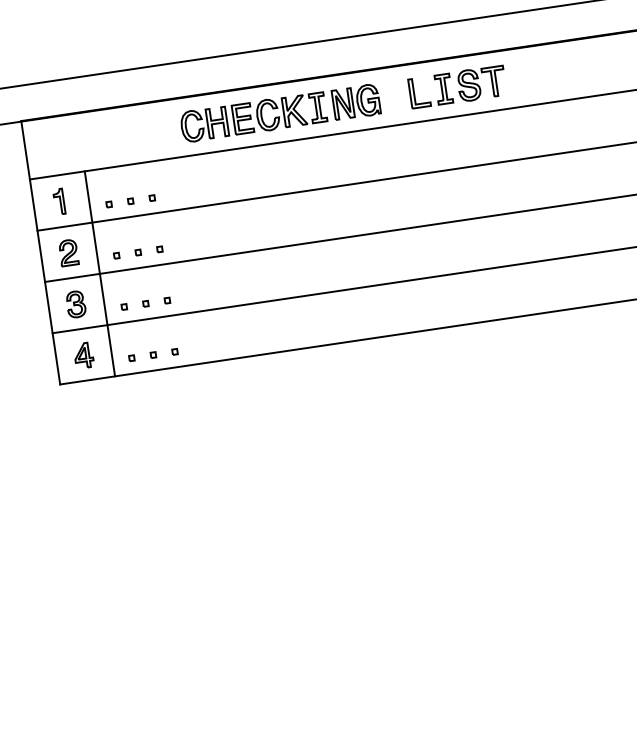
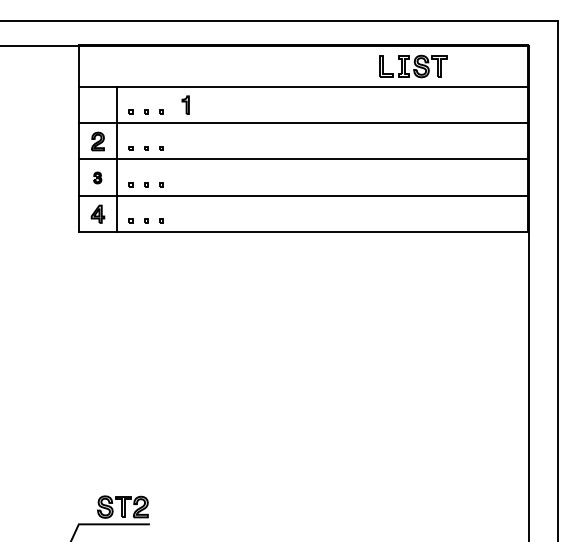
part: (457, 87) -> (413, 66), moved
part: (279, 113) -> (258, 66), removed
part: (58, 200) -> (185, 104), moved
part: (75, 303) -> (97, 177), size x0.6

